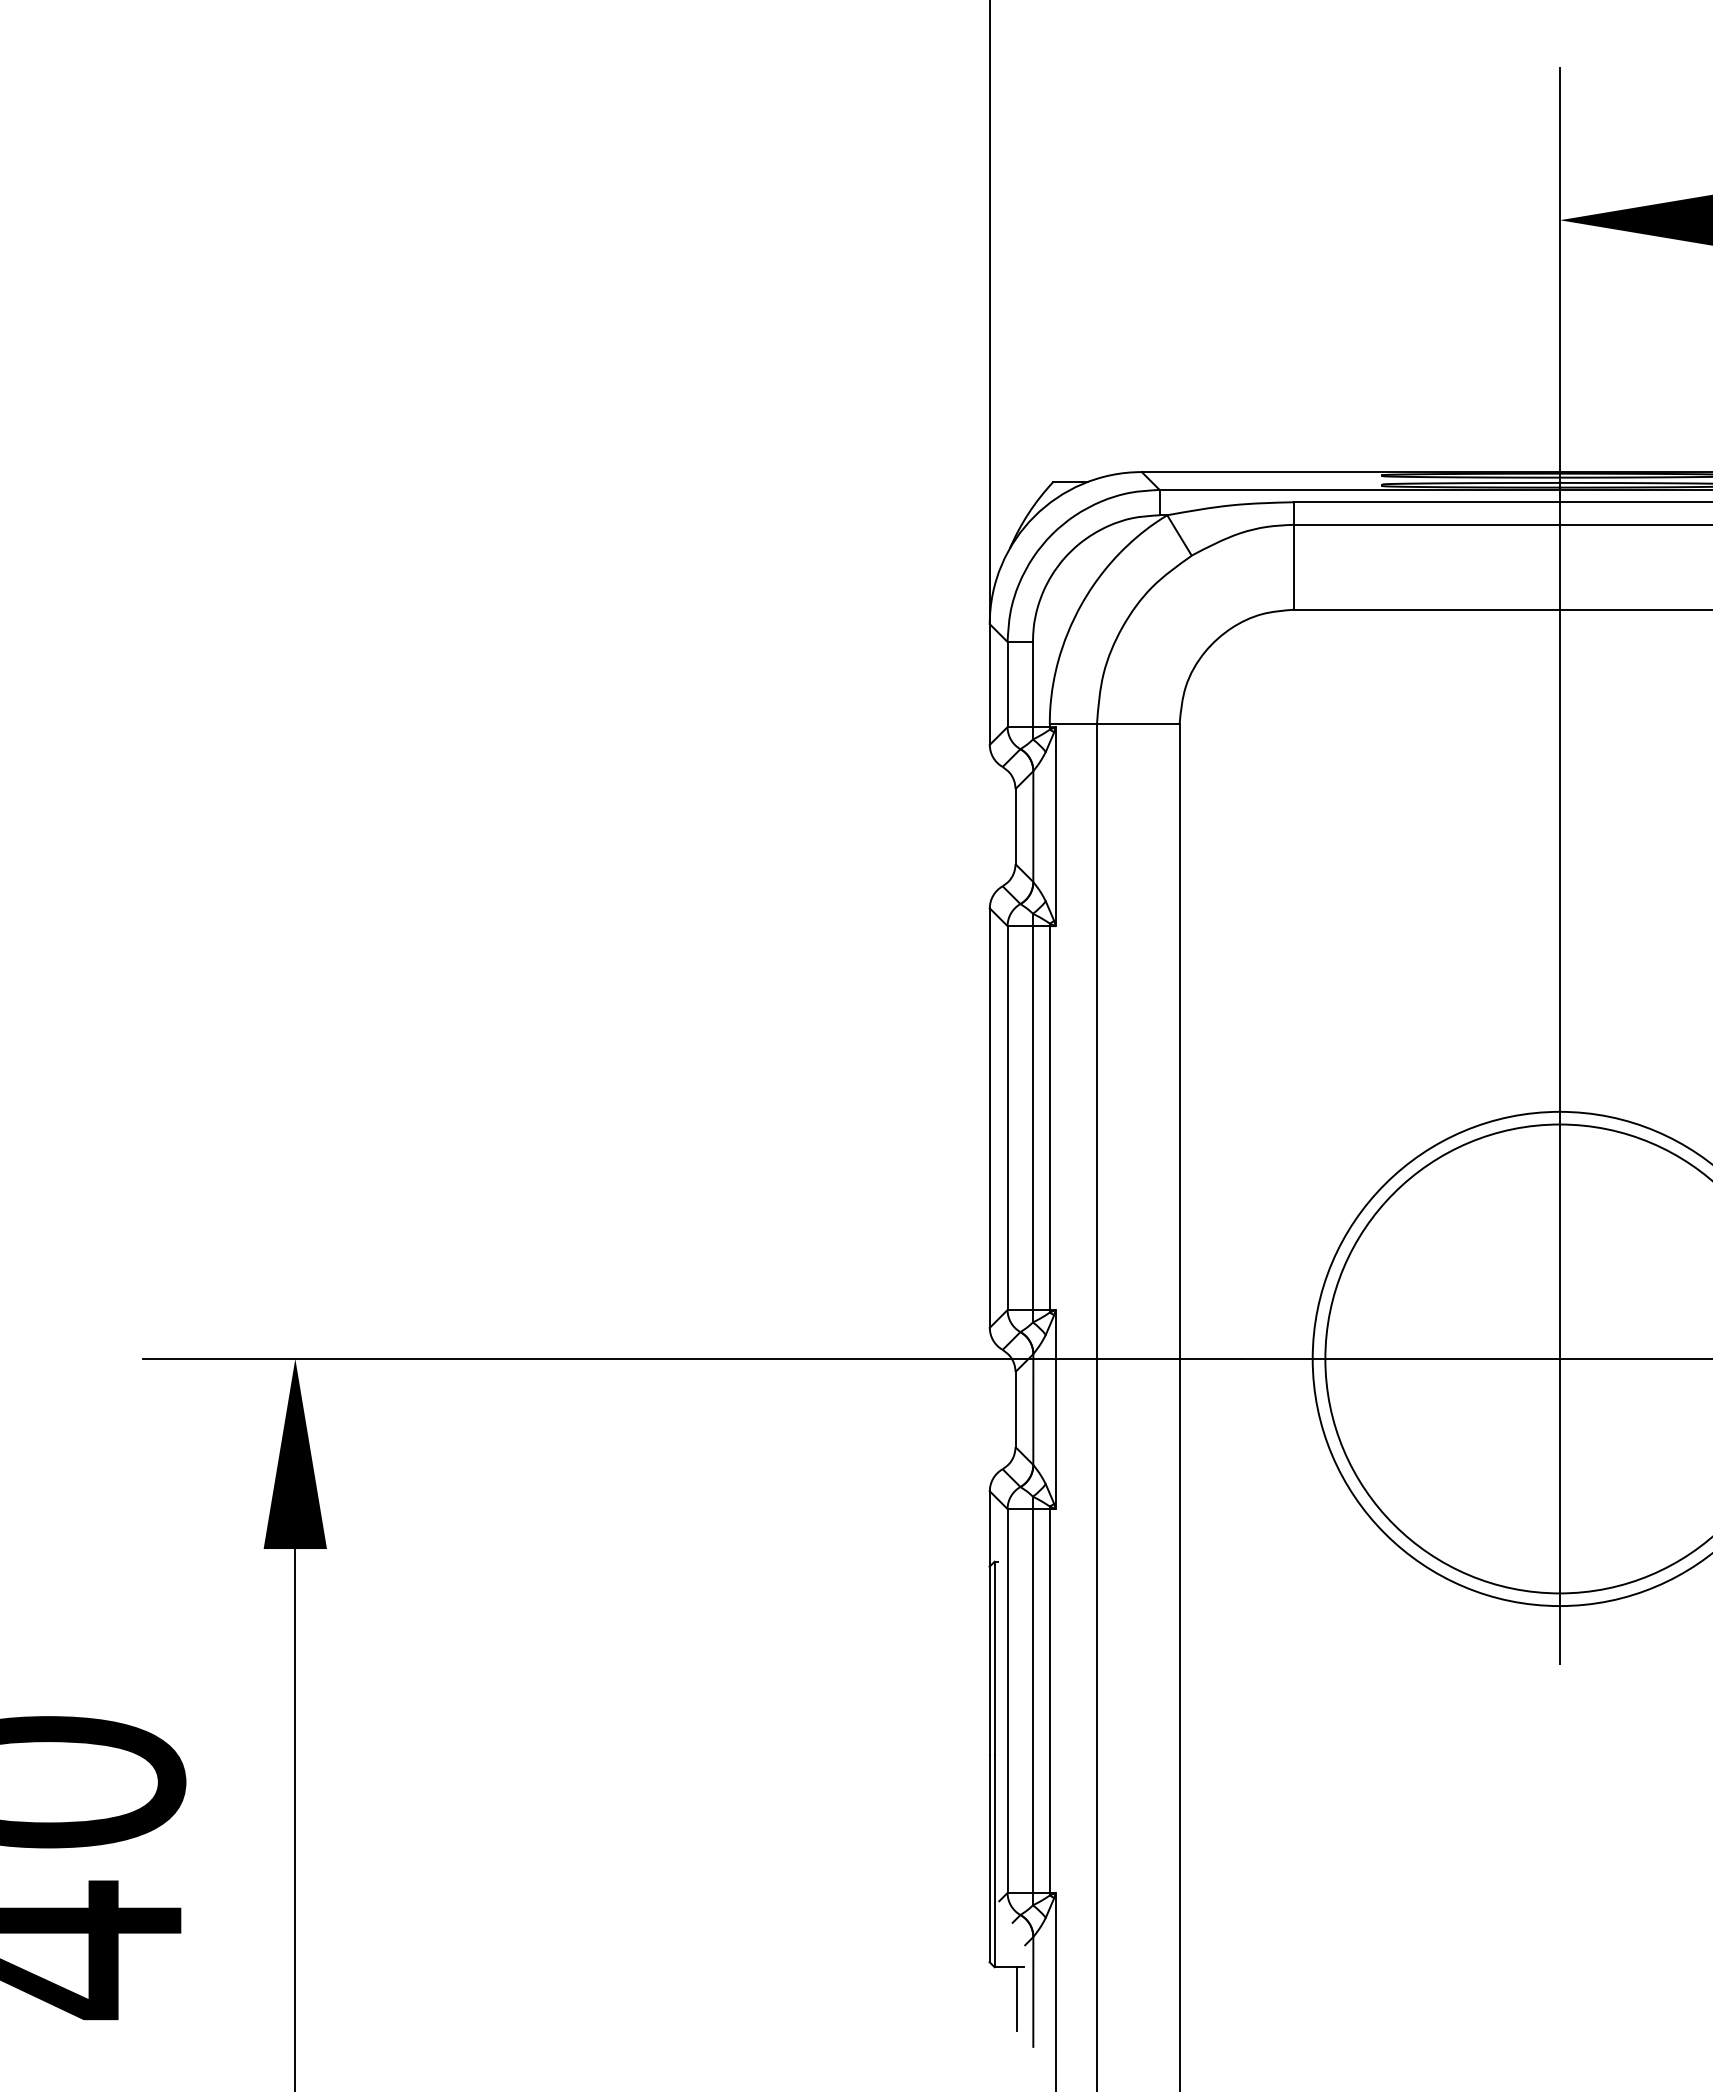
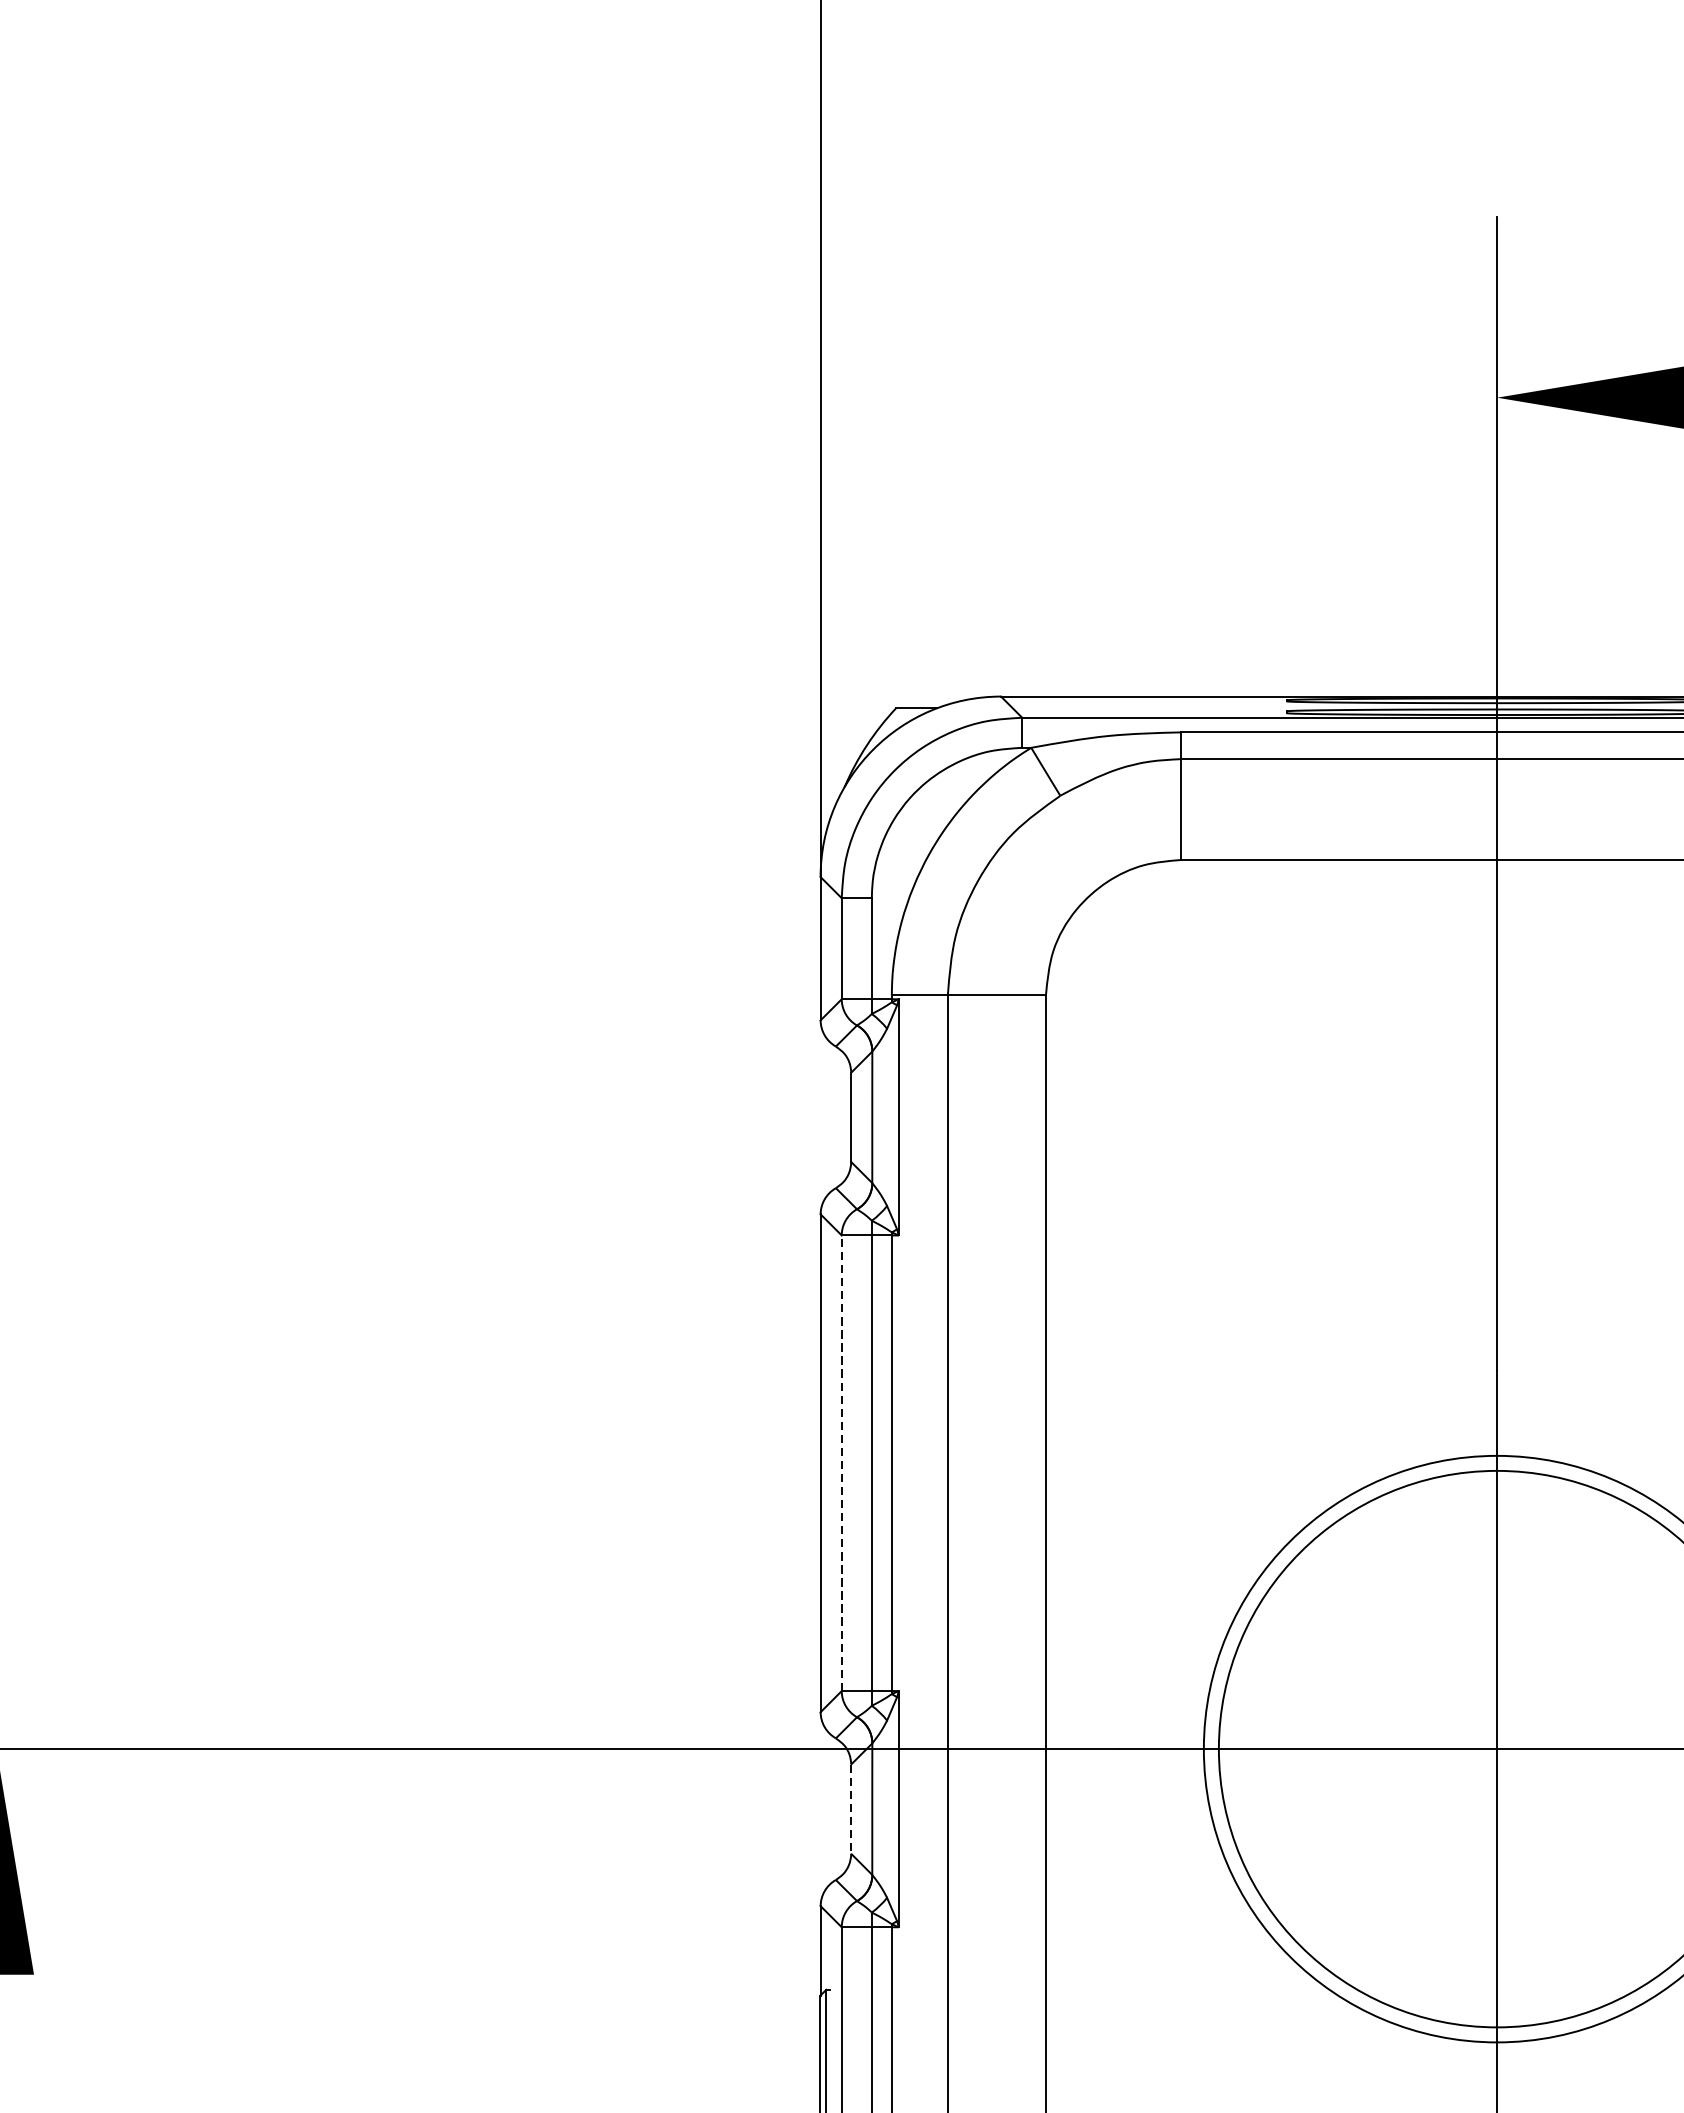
line: (1007, 1118) -> (841, 1463), solid -> dashed
line: (1015, 1409) -> (851, 1809), solid -> dashed

